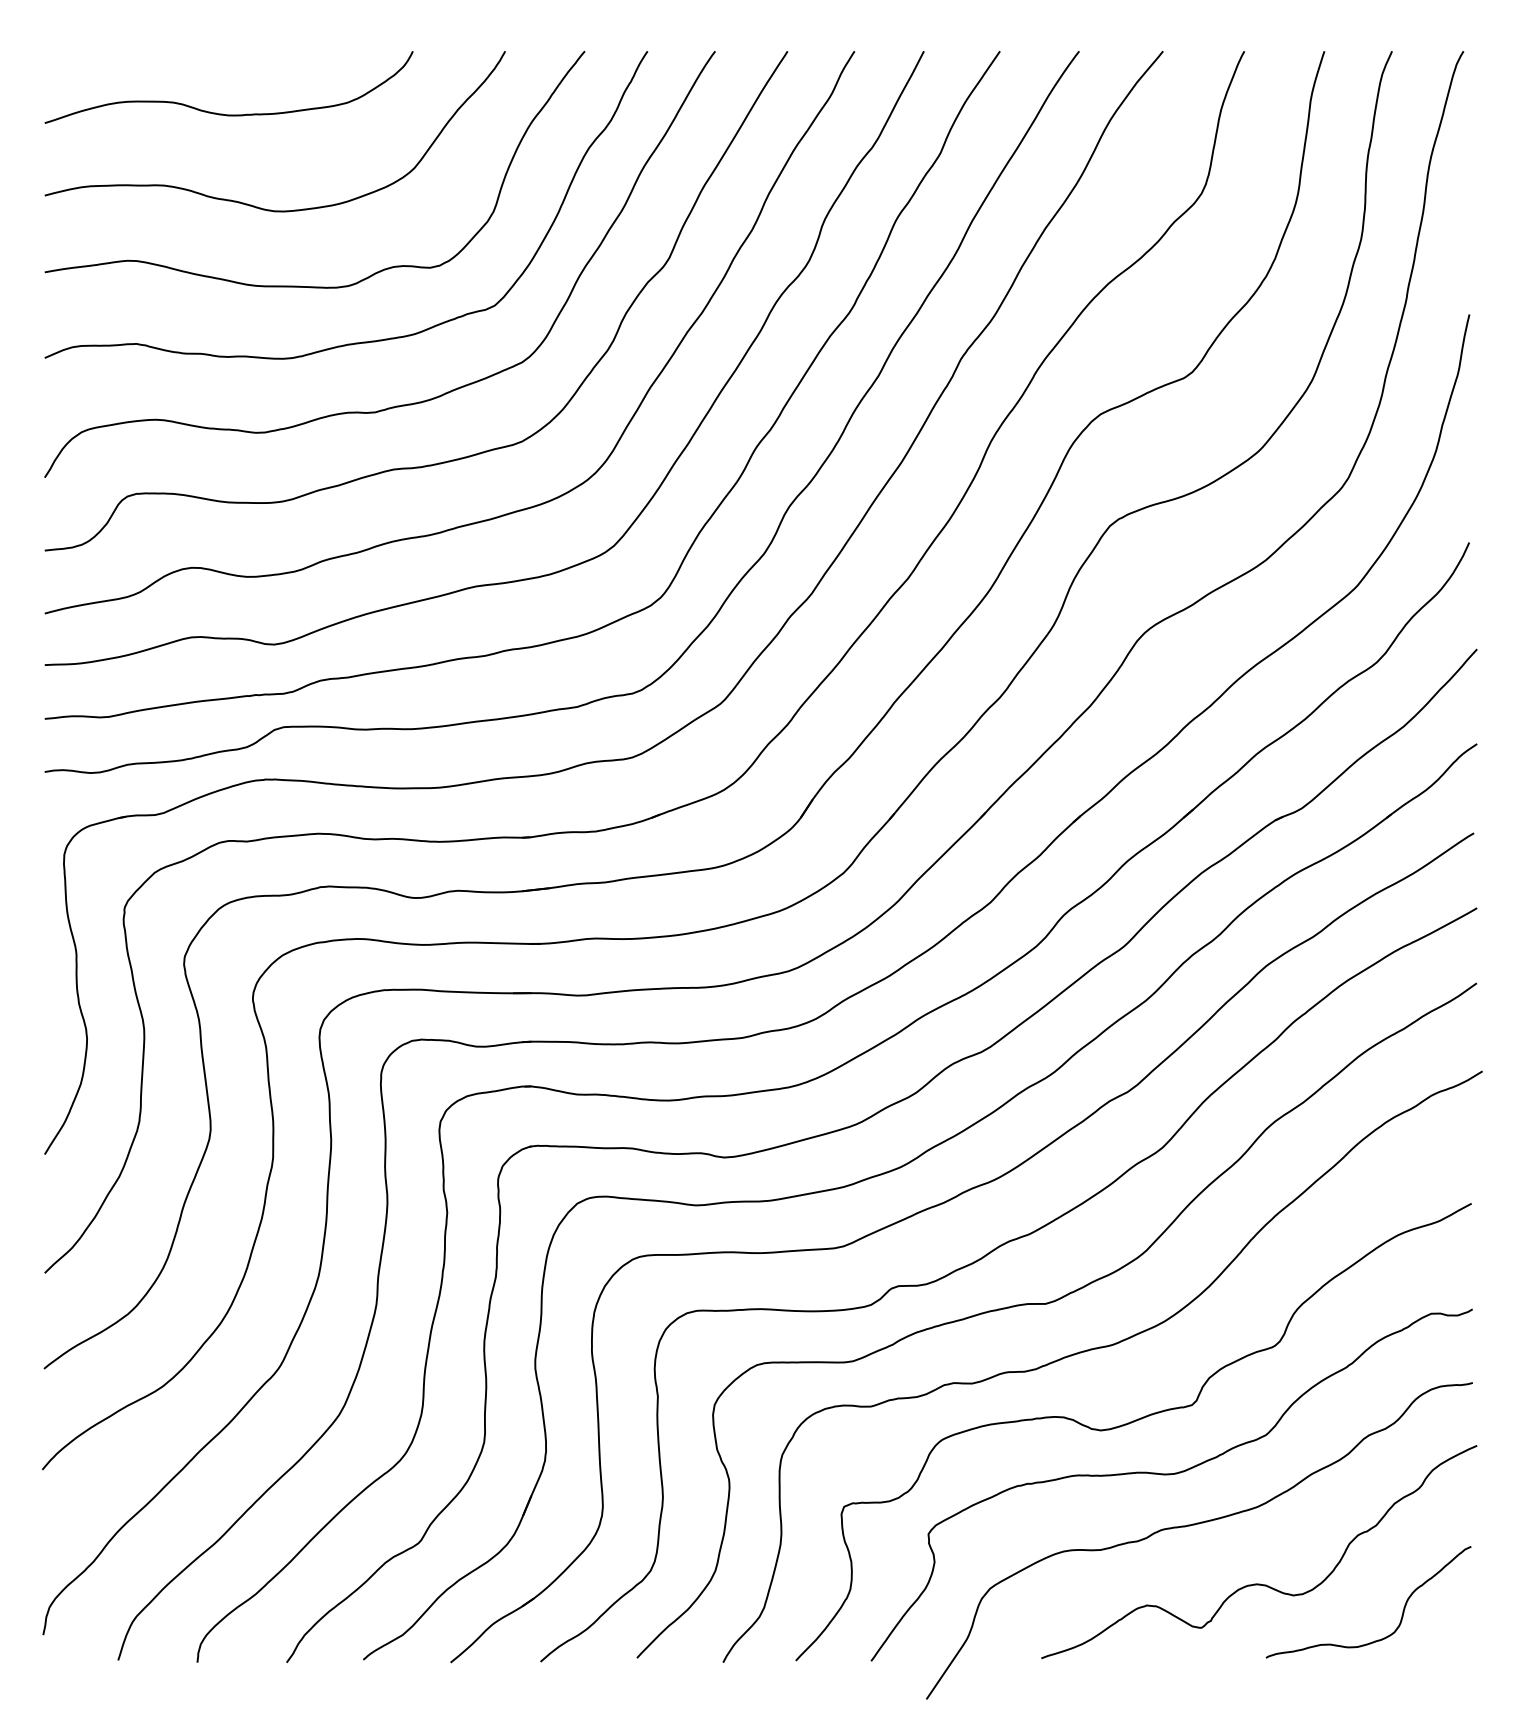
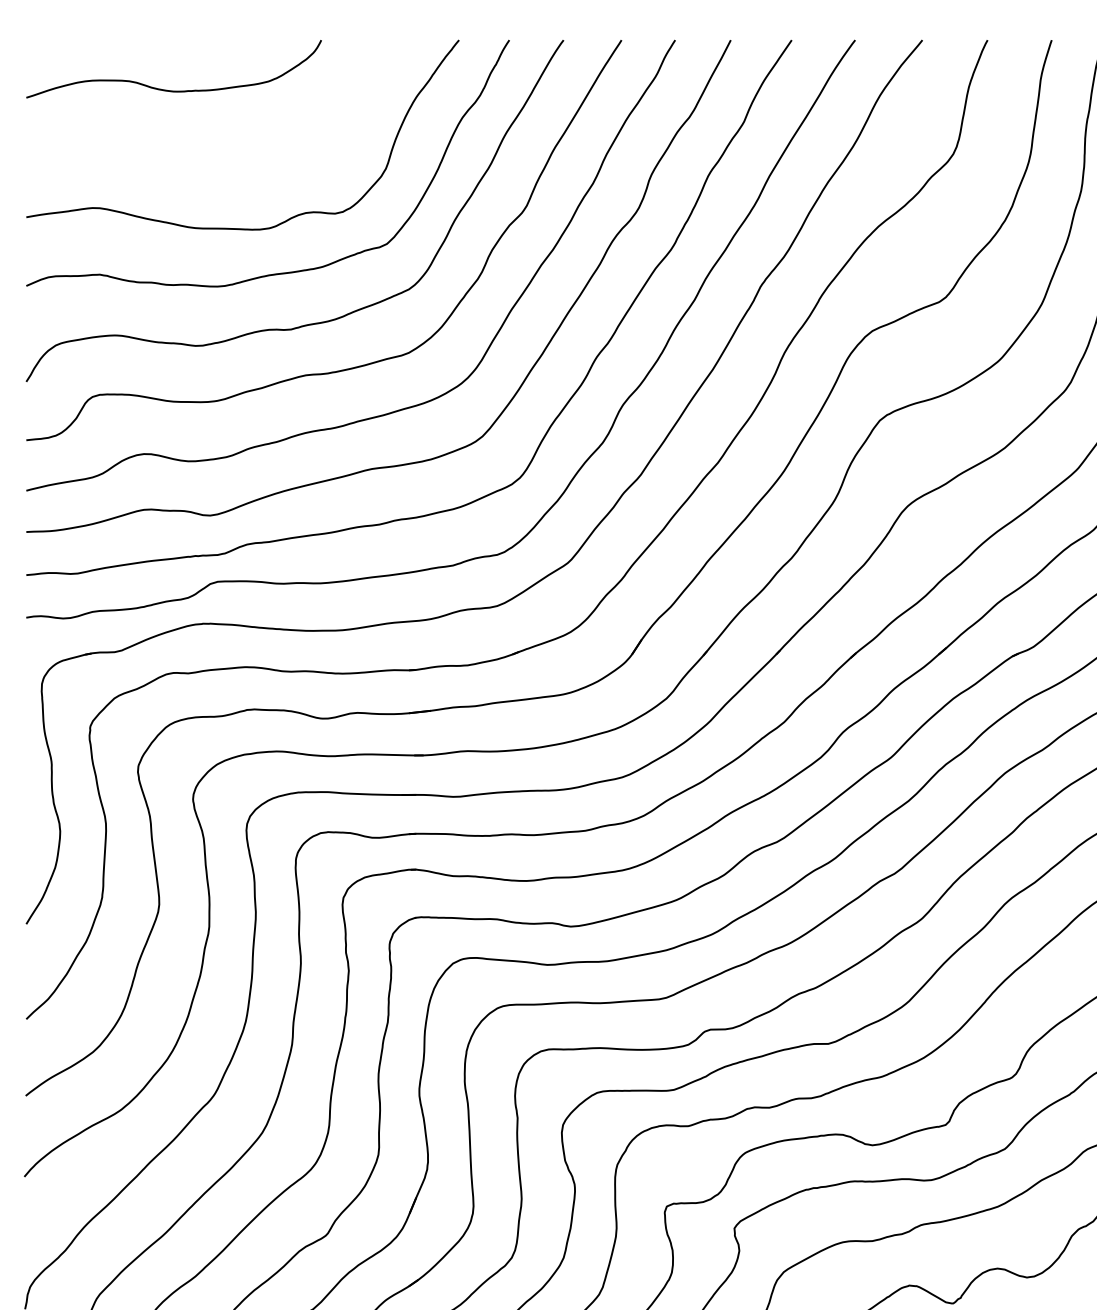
curve: (251, 204) -> (191, 162), removed

